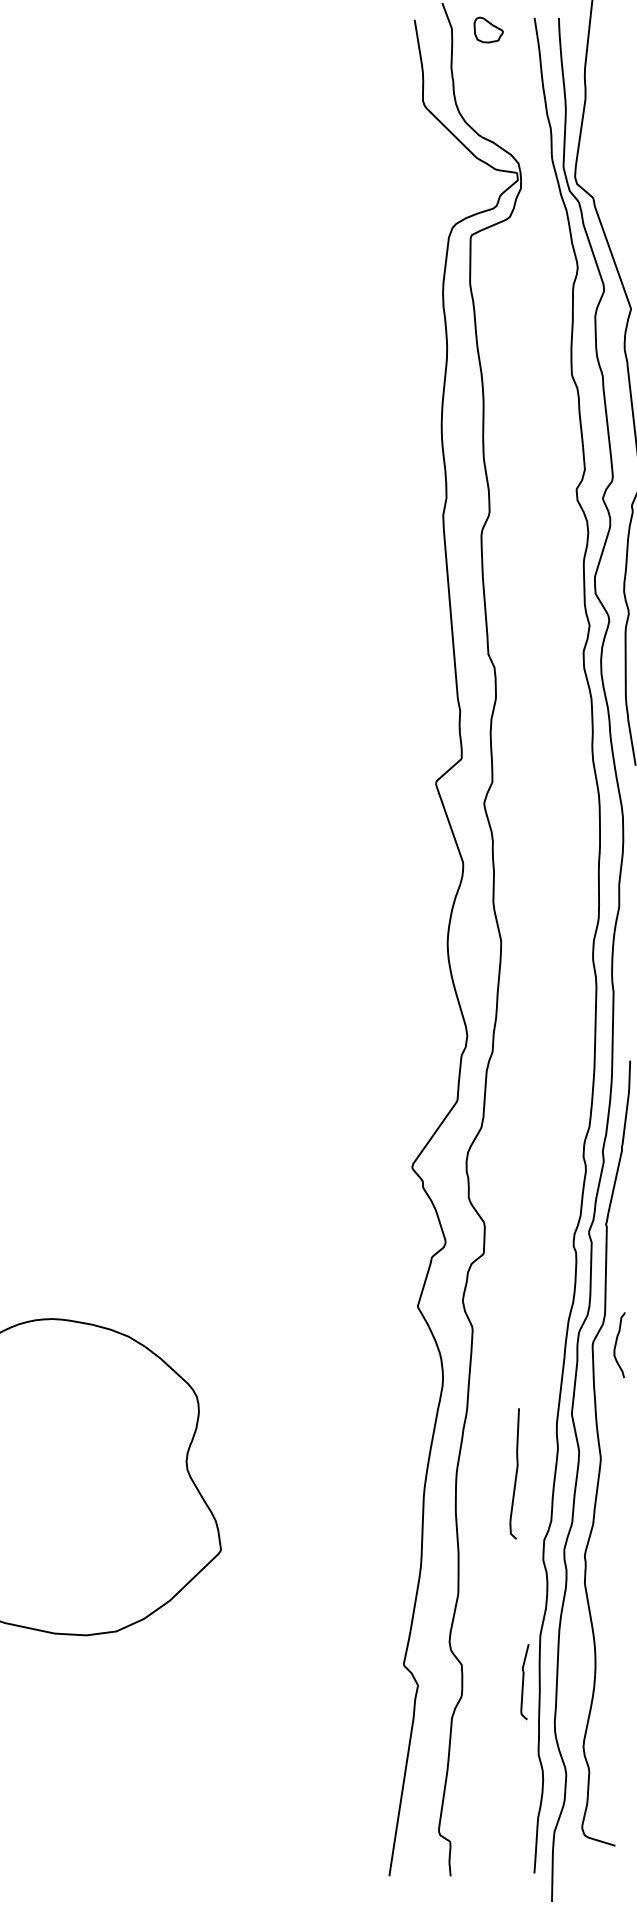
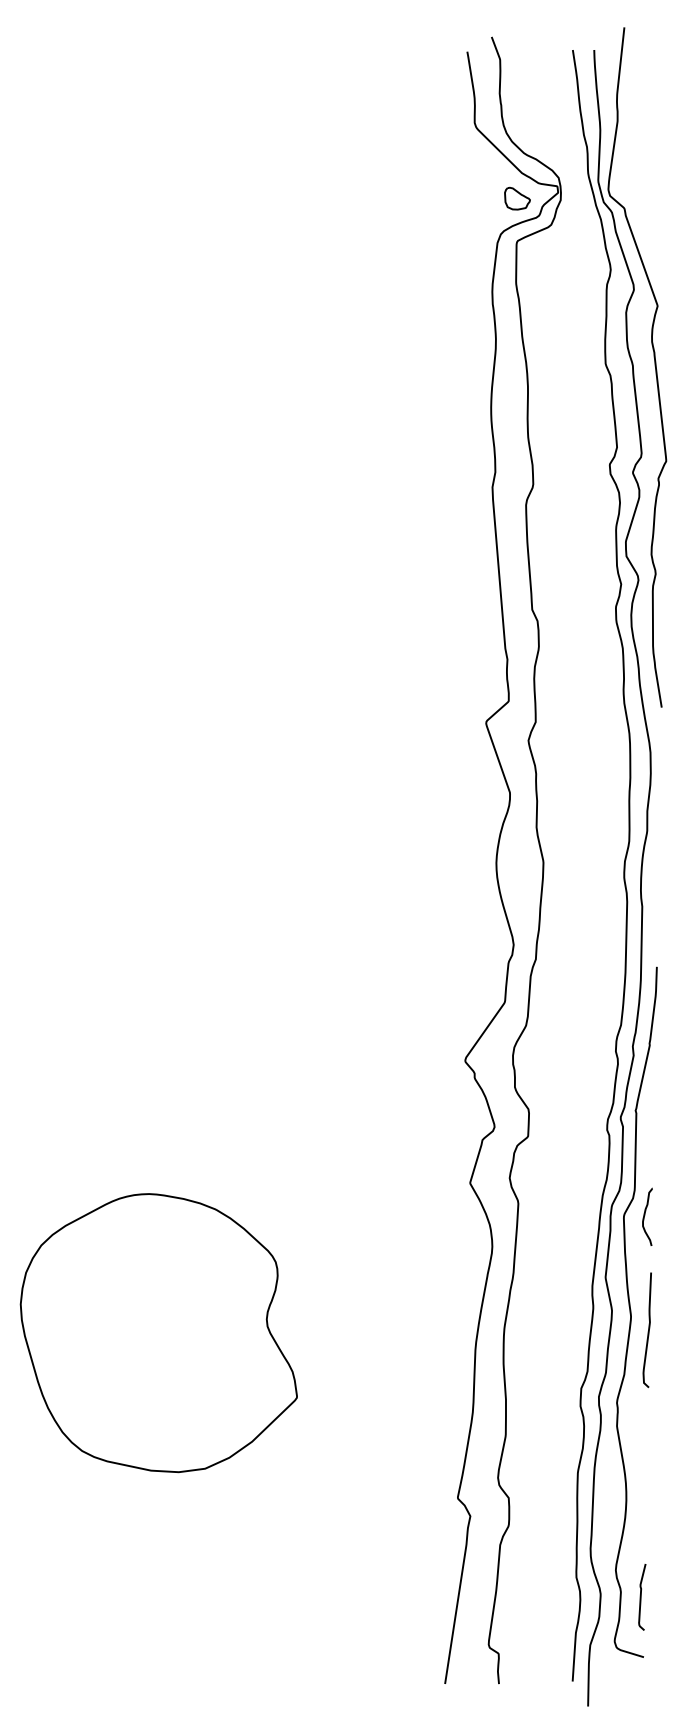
part: (488, 29) -> (517, 198), moved
curve: (514, 1475) -> (647, 1331), moved
curve: (523, 1682) -> (641, 1597), moved

